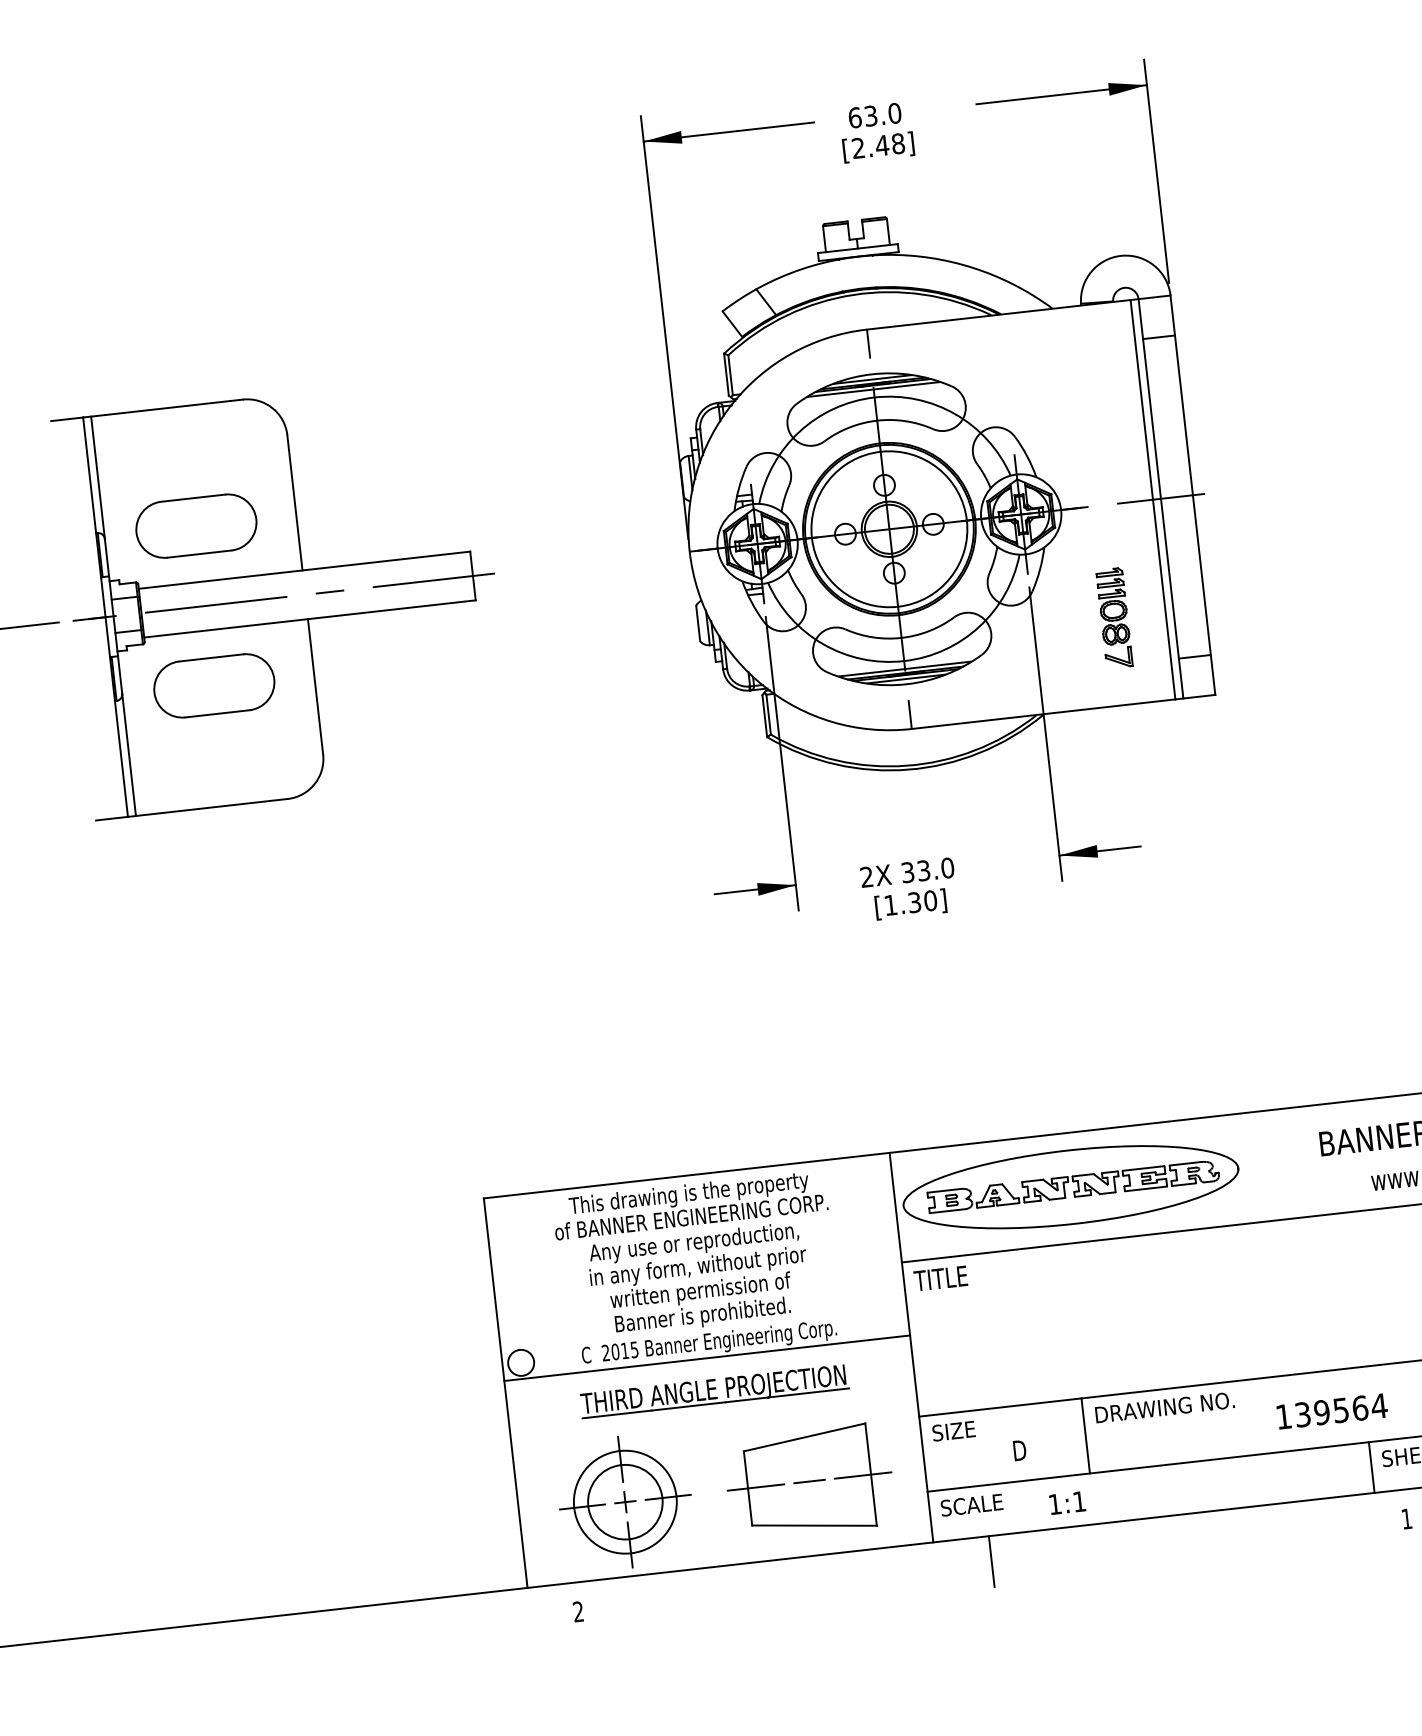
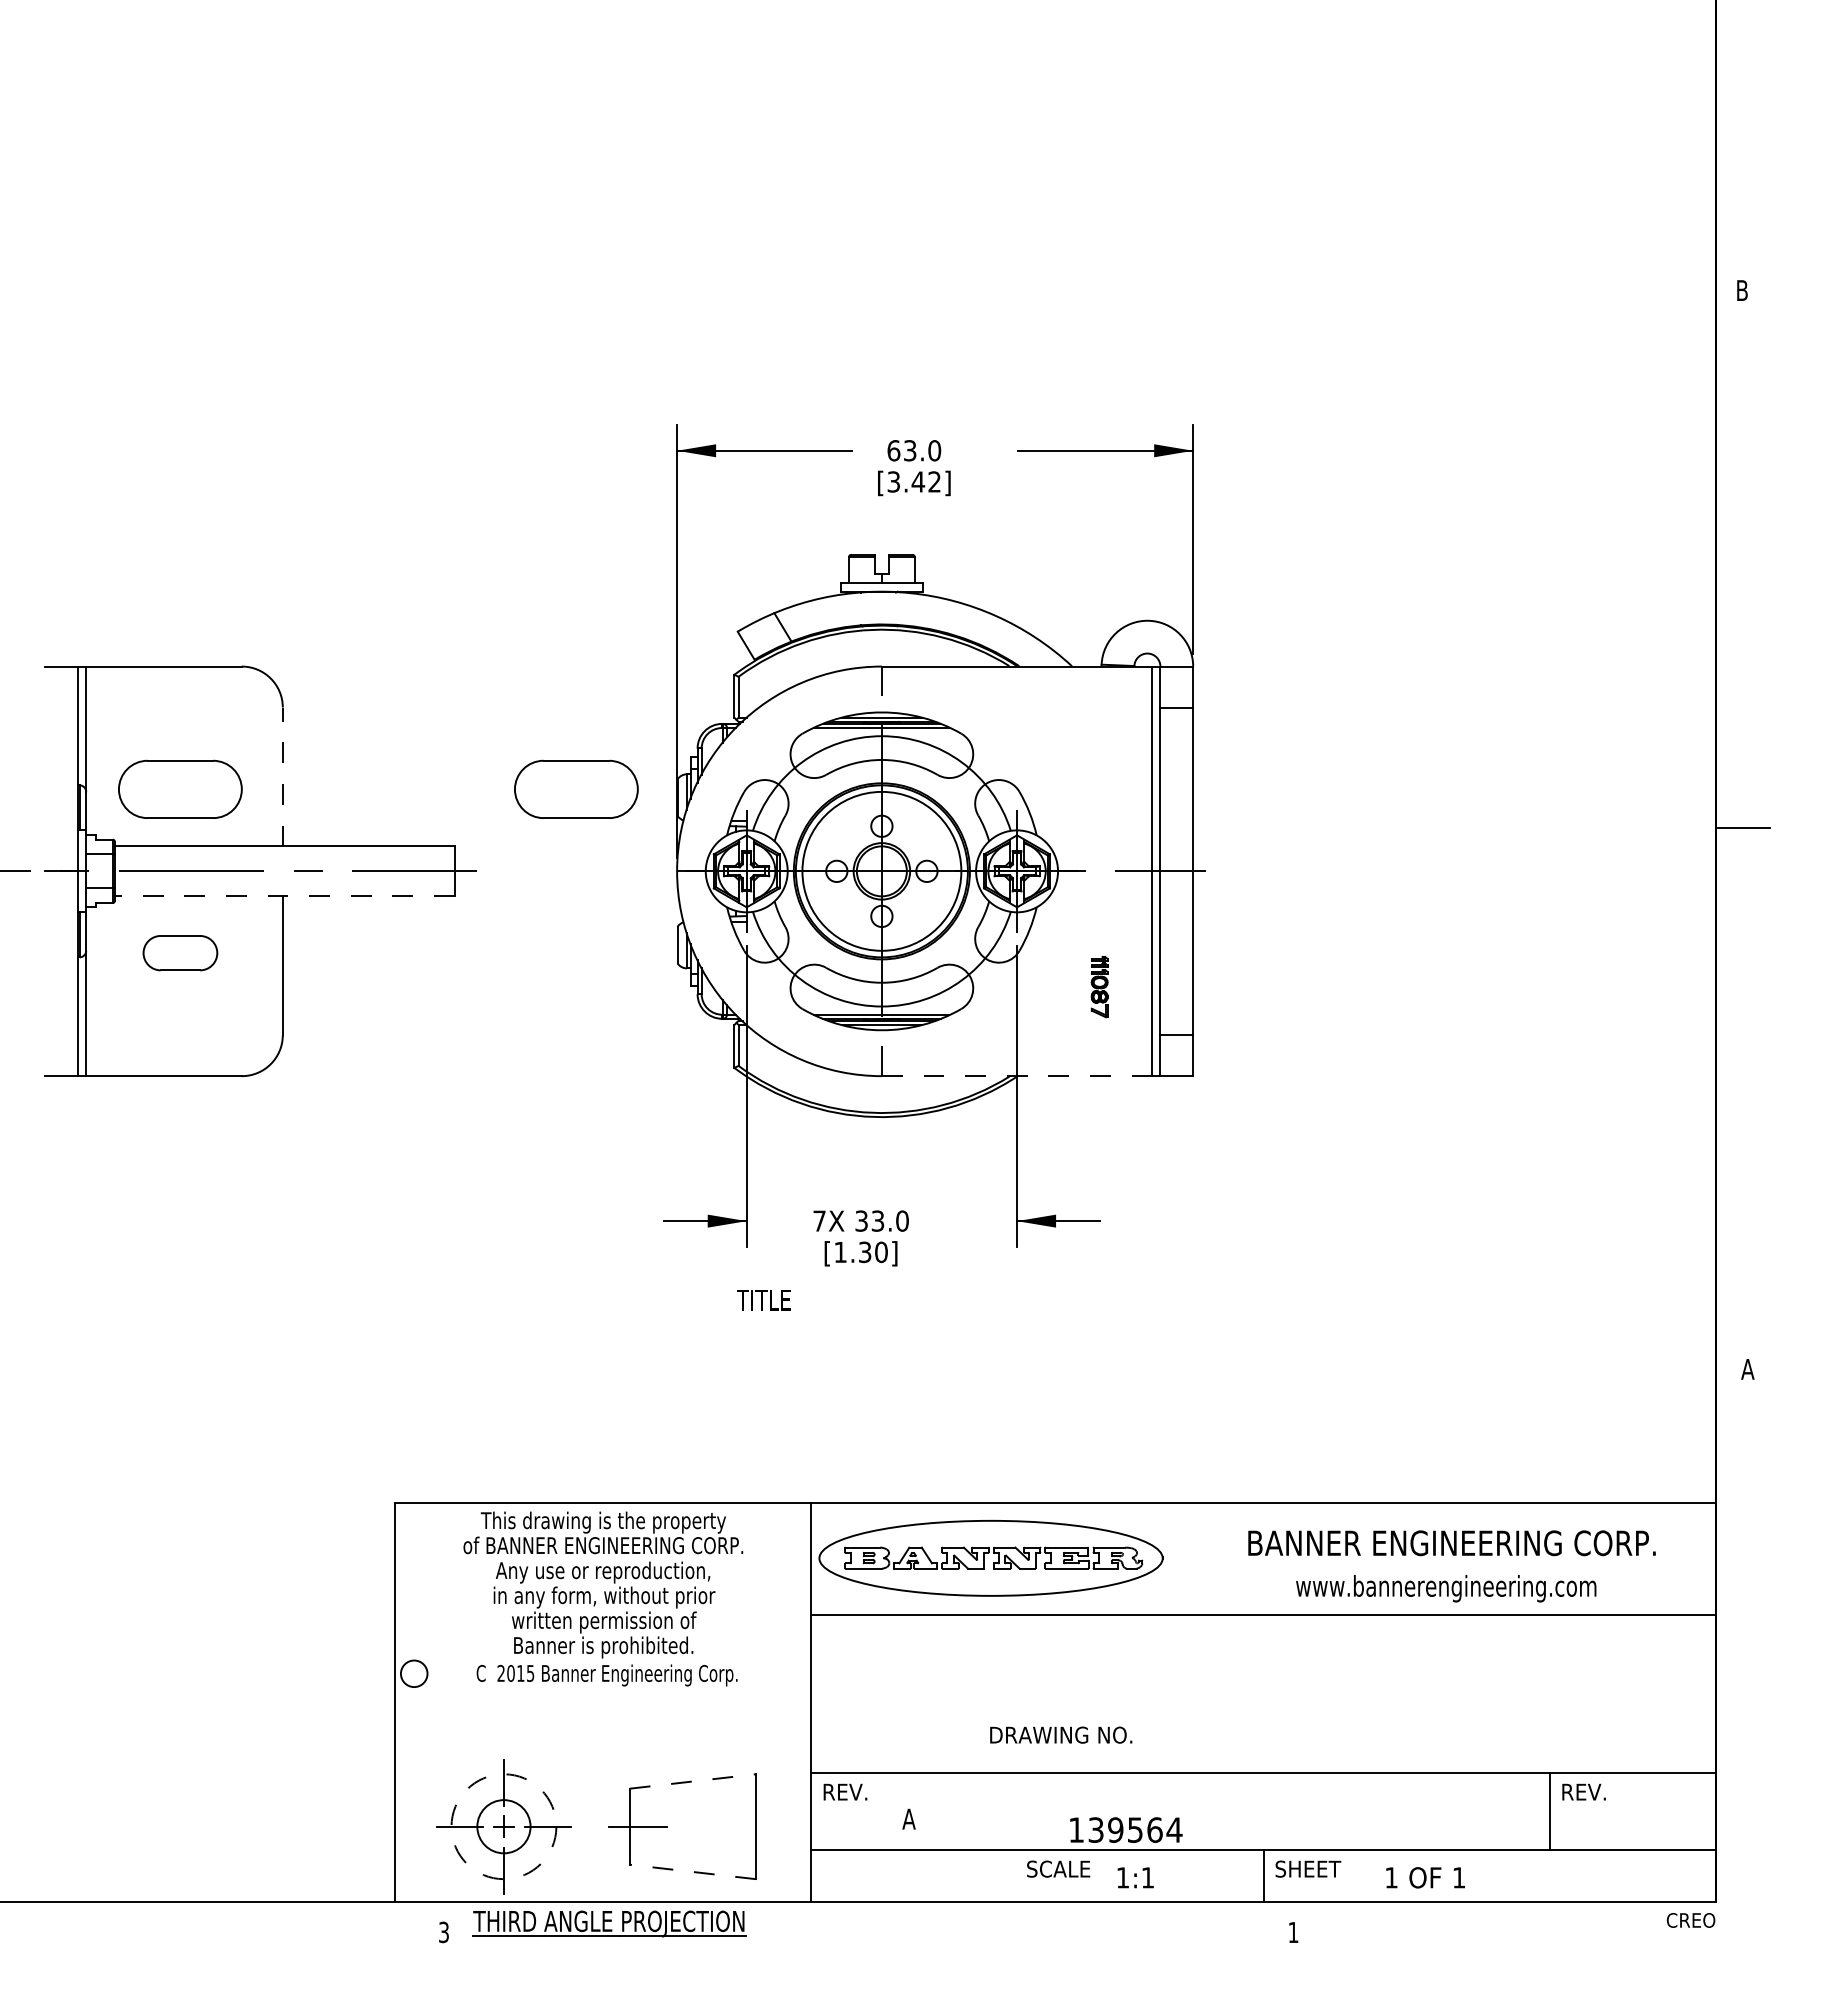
text: (878, 145) -> (914, 481), [2.48] -> [3.42]
part: (582, 481) -> (576, 788), added
line: (294, 502) -> (282, 776), solid -> dashed
part: (1114, 617) -> (1099, 986), size x0.6
line: (309, 619) -> (284, 896), solid -> dashed
part: (214, 685) -> (180, 952), size x0.6
line: (1044, 714) -> (1017, 1076), solid -> dashed
text: (866, 876) -> (819, 1220), 2X -> 7X
text: (940, 1279) -> (763, 1300), moved
line: (707, 1358) -> (603, 1690), removed
part: (714, 1391) -> (609, 1923), moved
text: (1165, 1406) -> (1061, 1734), moved
text: (1332, 1410) -> (1126, 1829), moved
text: (954, 1430) -> (845, 1791), SIZE -> REV.
line: (1085, 1435) -> (977, 1811), removed
line: (805, 1437) -> (693, 1781), solid -> dashed
text: (1018, 1449) -> (908, 1818), D -> A
line: (862, 1475) -> (747, 1826), removed
line: (809, 1481) -> (692, 1826), removed
circle: (624, 1502) -> (503, 1826), size x0.7
circle: (624, 1502) -> (503, 1826), solid -> dashed
text: (1067, 1502) -> (1135, 1877), moved
text: (971, 1504) -> (1058, 1868), moved
line: (814, 1525) -> (692, 1871), solid -> dashed
line: (991, 1561) -> (868, 1928), removed
text: (577, 1611) -> (443, 1932), 2 -> 3

